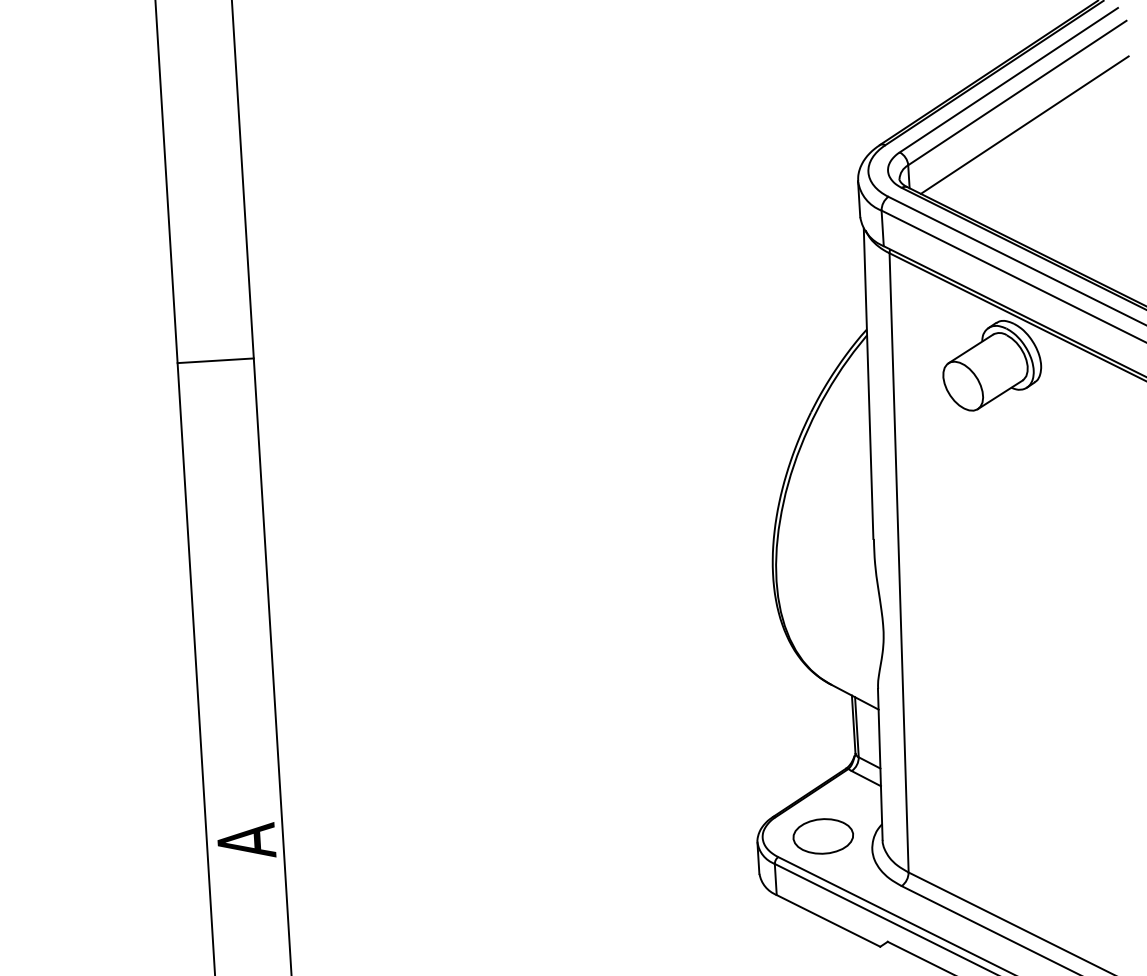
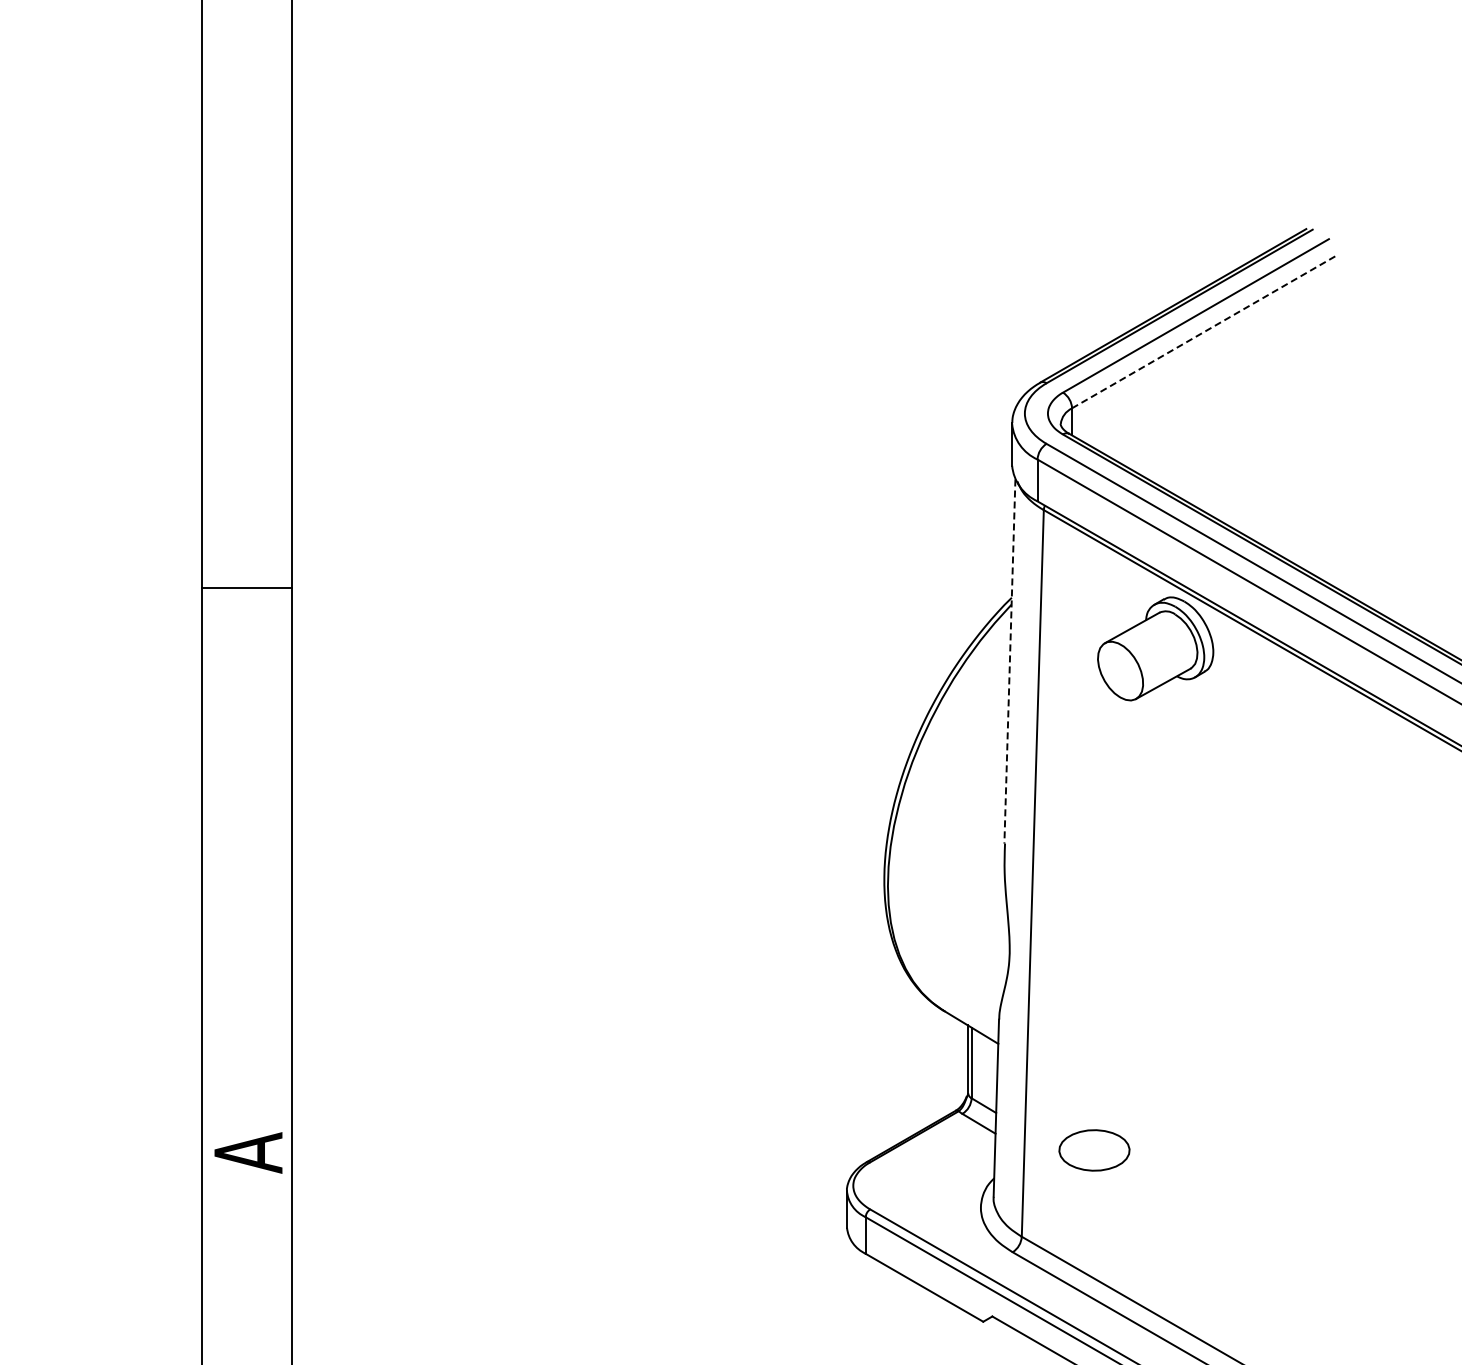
line: (1017, 92) -> (1205, 331), solid -> dashed
line: (1024, 124) -> (1211, 369), removed
line: (868, 384) -> (1009, 662), solid -> dashed
part: (823, 836) -> (1094, 1150), moved

